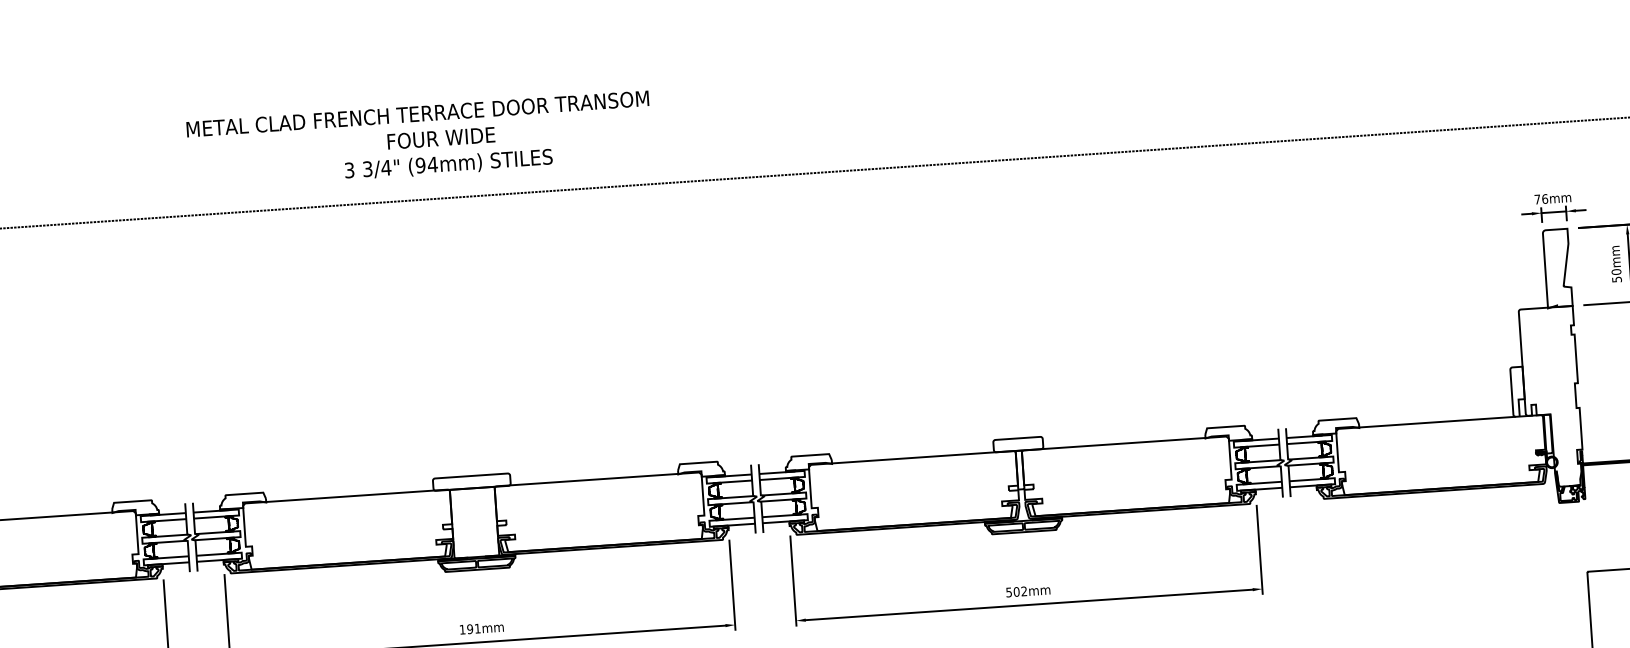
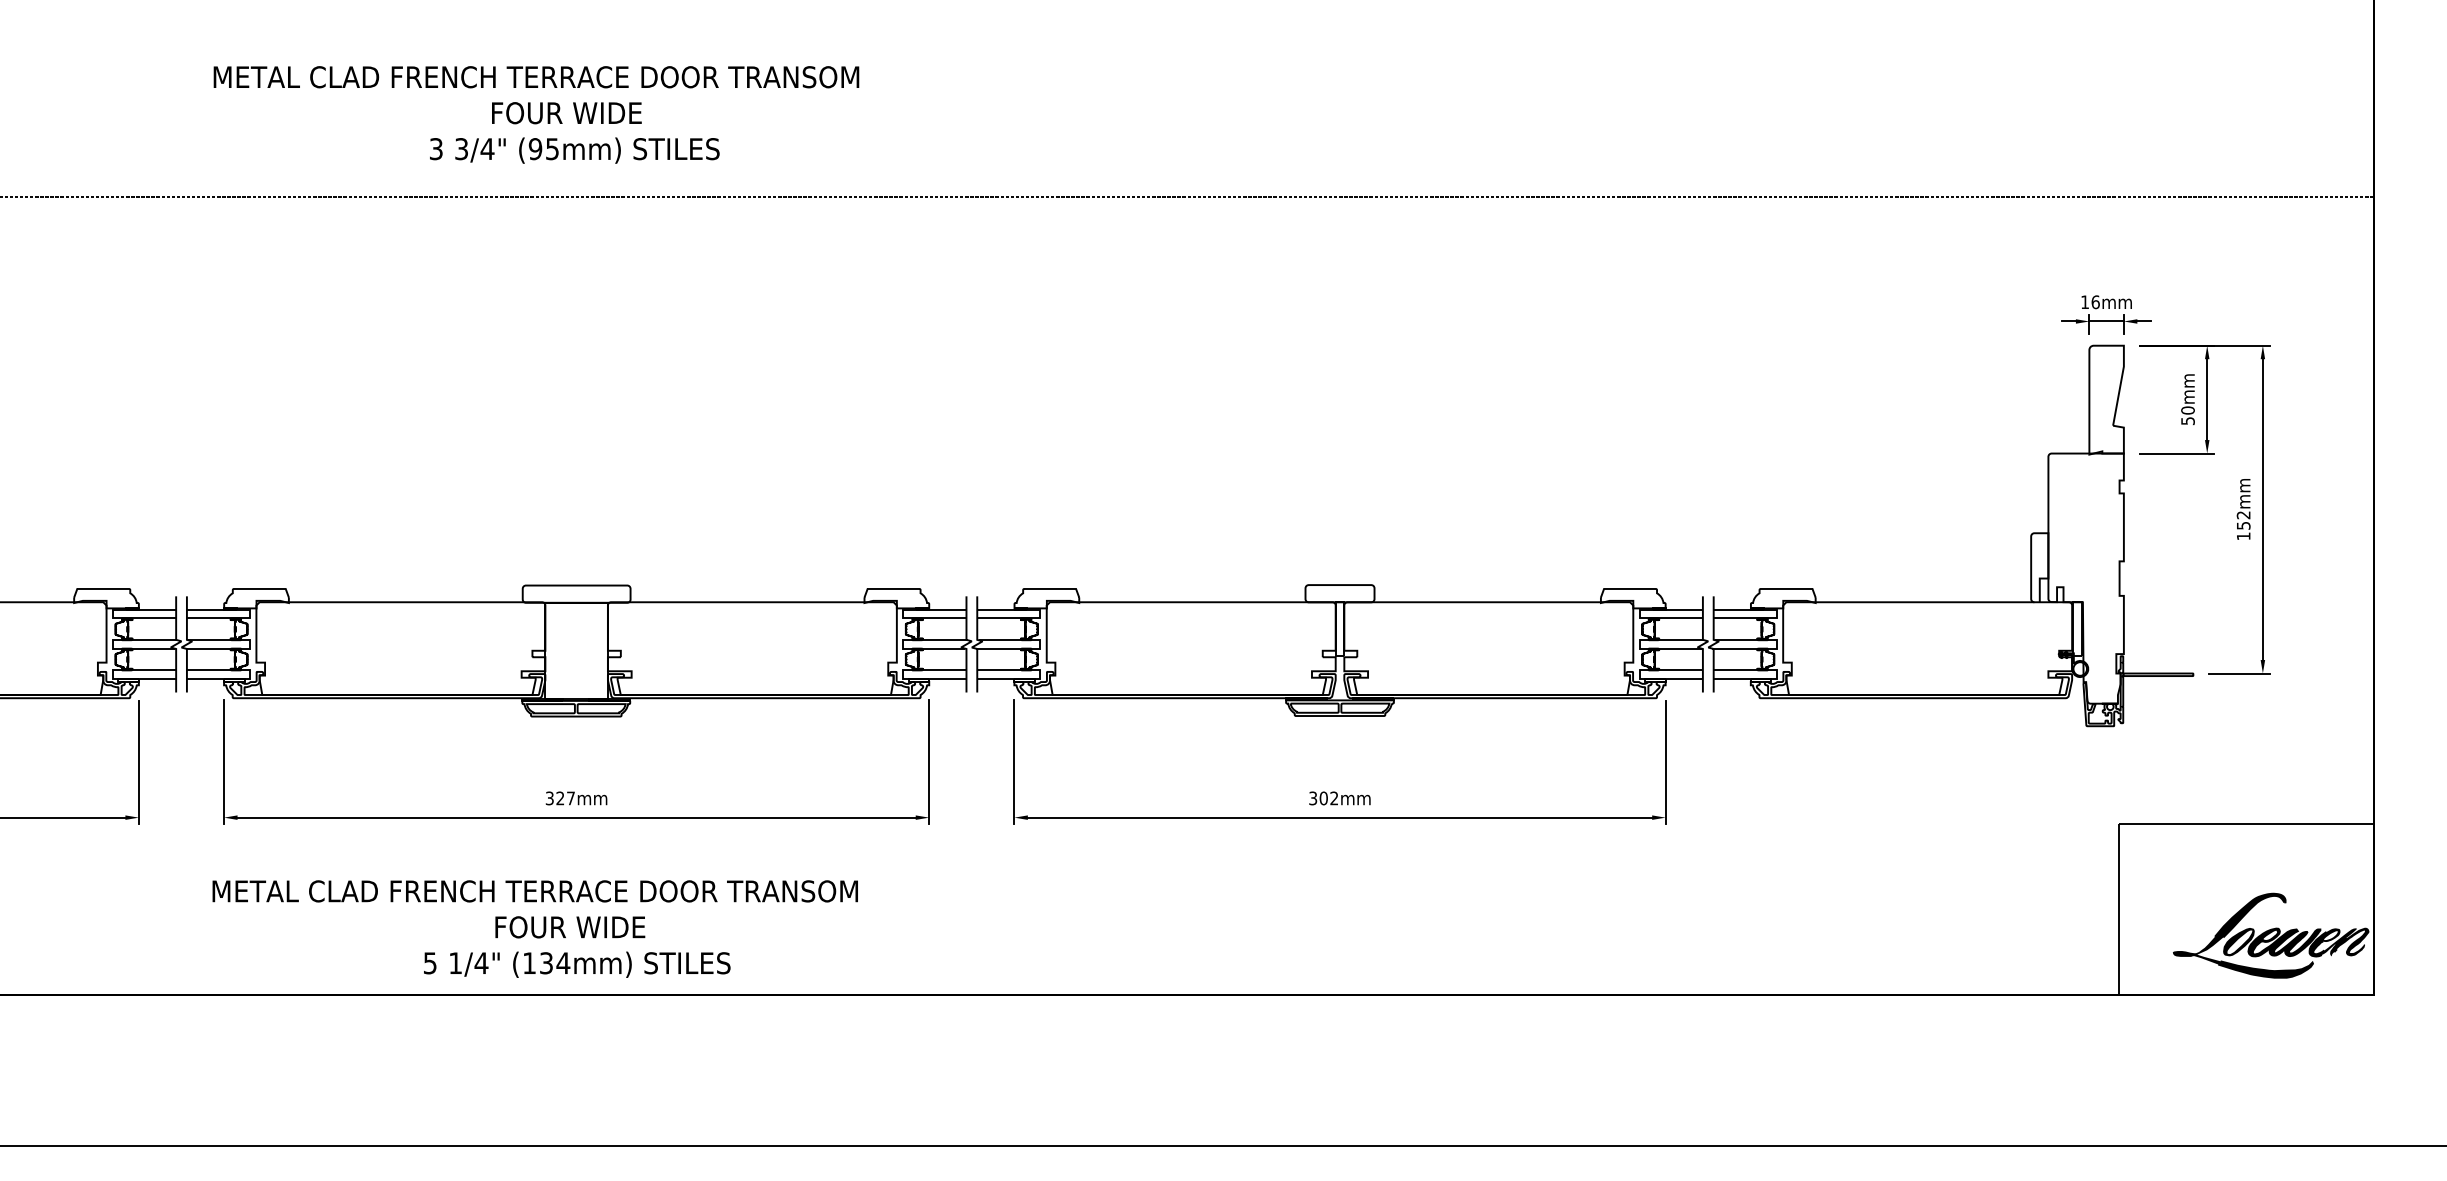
text: (432, 165) -> (552, 149), (94mm) -> (95mm)
text: (1537, 199) -> (2084, 301), 76mm -> 16mm
text: (1009, 591) -> (1313, 797), 502mm -> 302mm
text: (469, 629) -> (559, 798), 191mm -> 327mm

